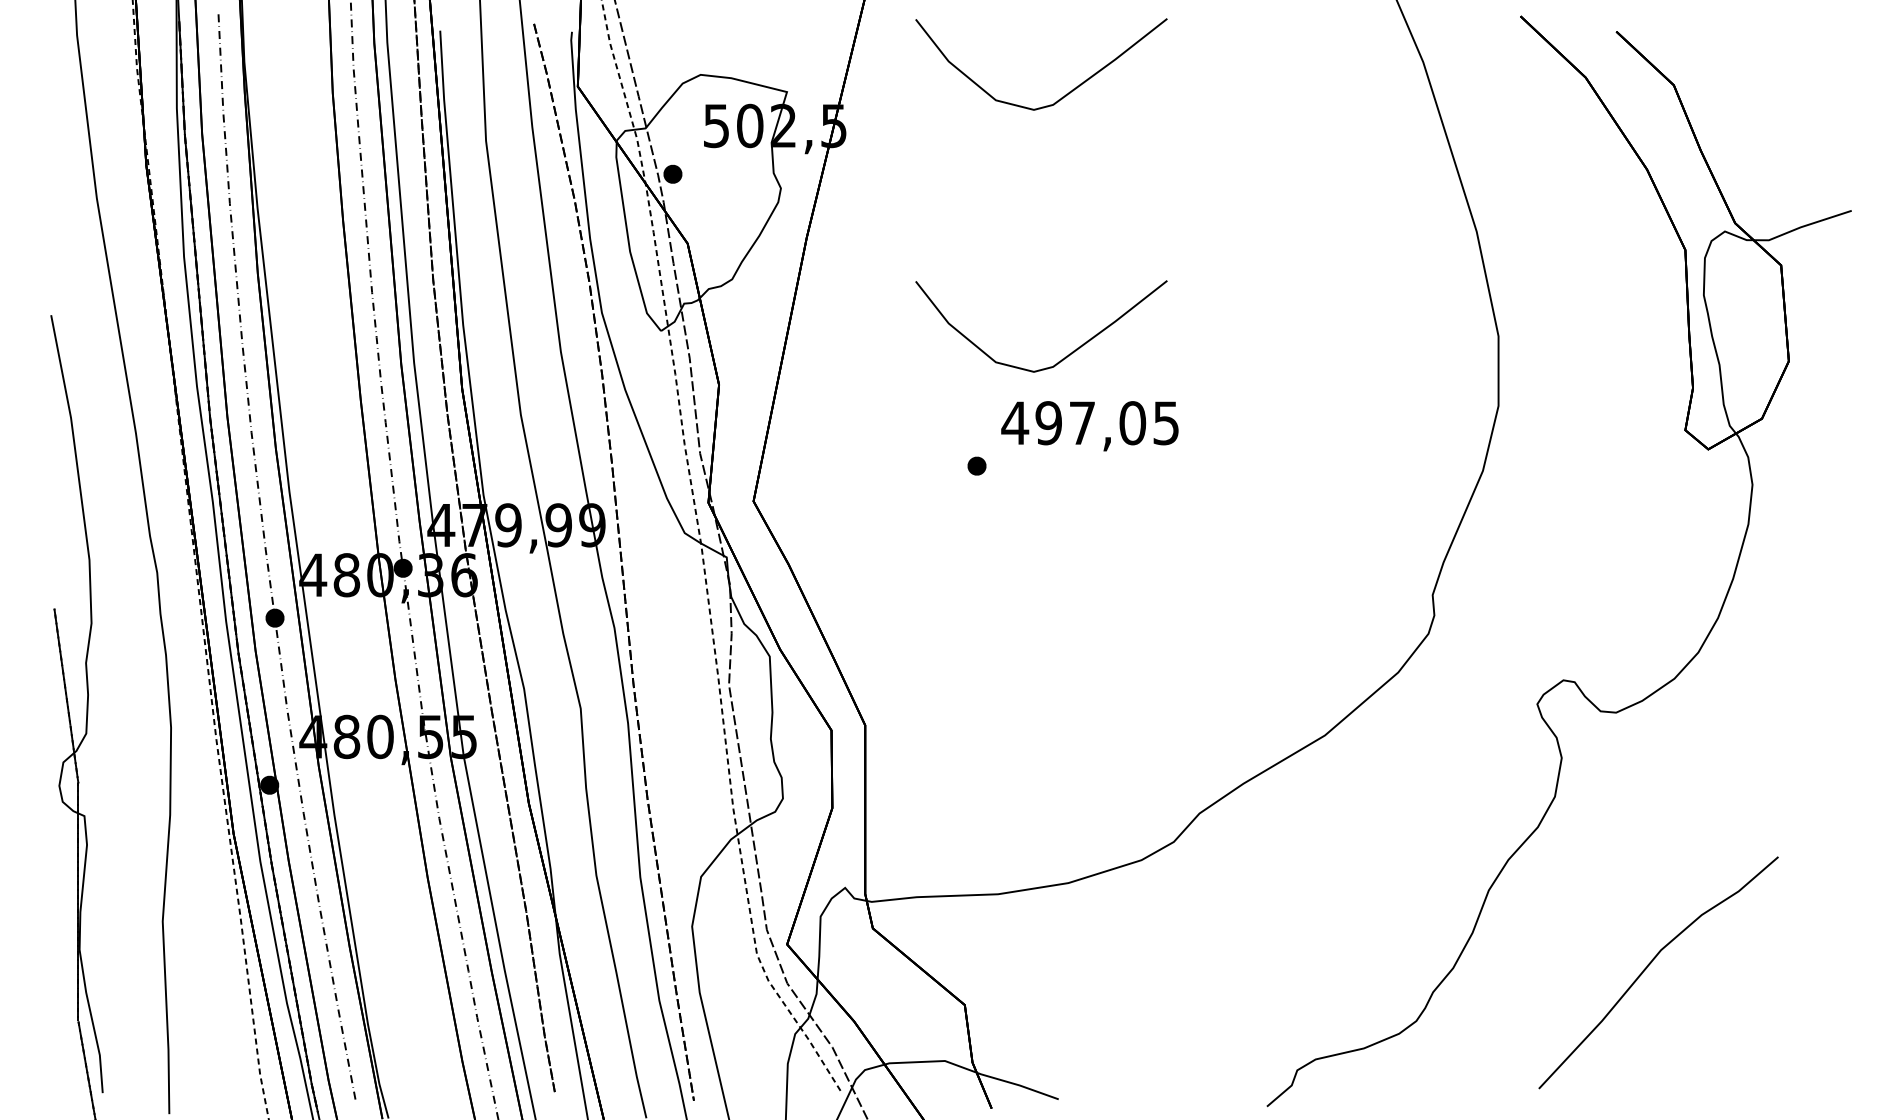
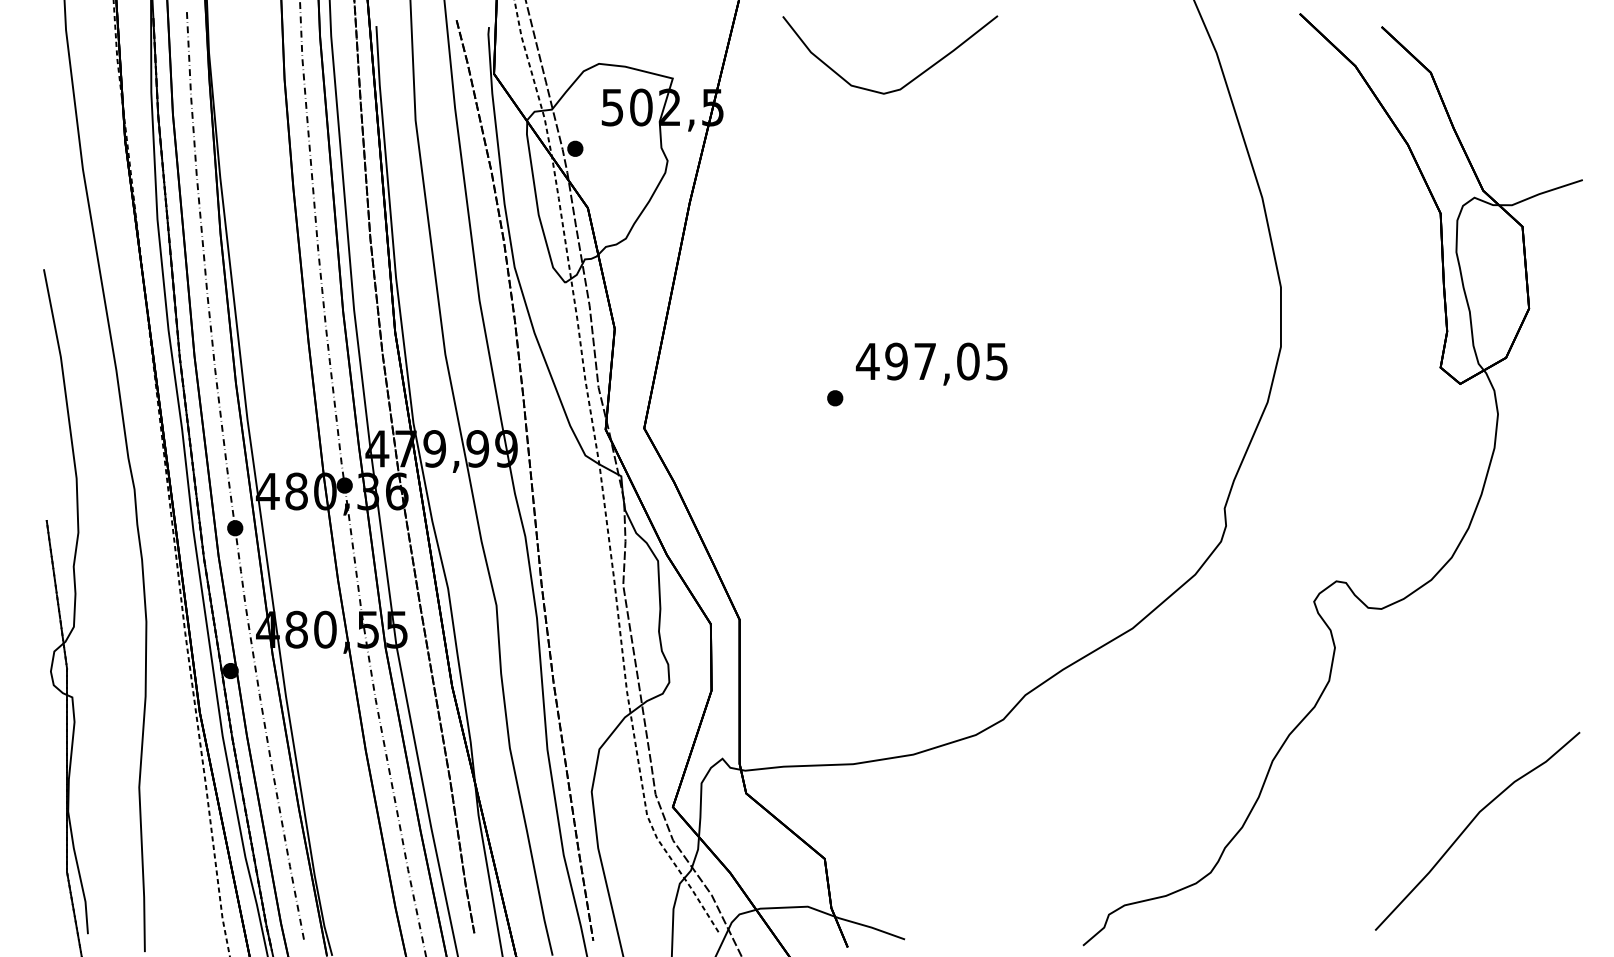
curve: (1062, 358) -> (908, 306), removed
curve: (1650, 964) -> (1470, 824), moved

